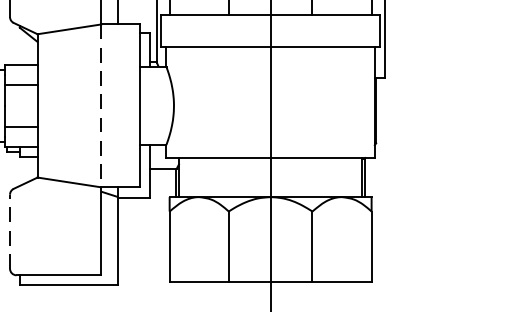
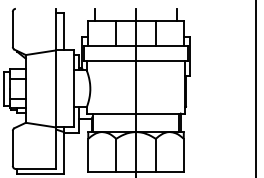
line: (100, 104) -> (55, 88), dashed -> solid
line: (9, 231) -> (12, 148), dashed -> solid

